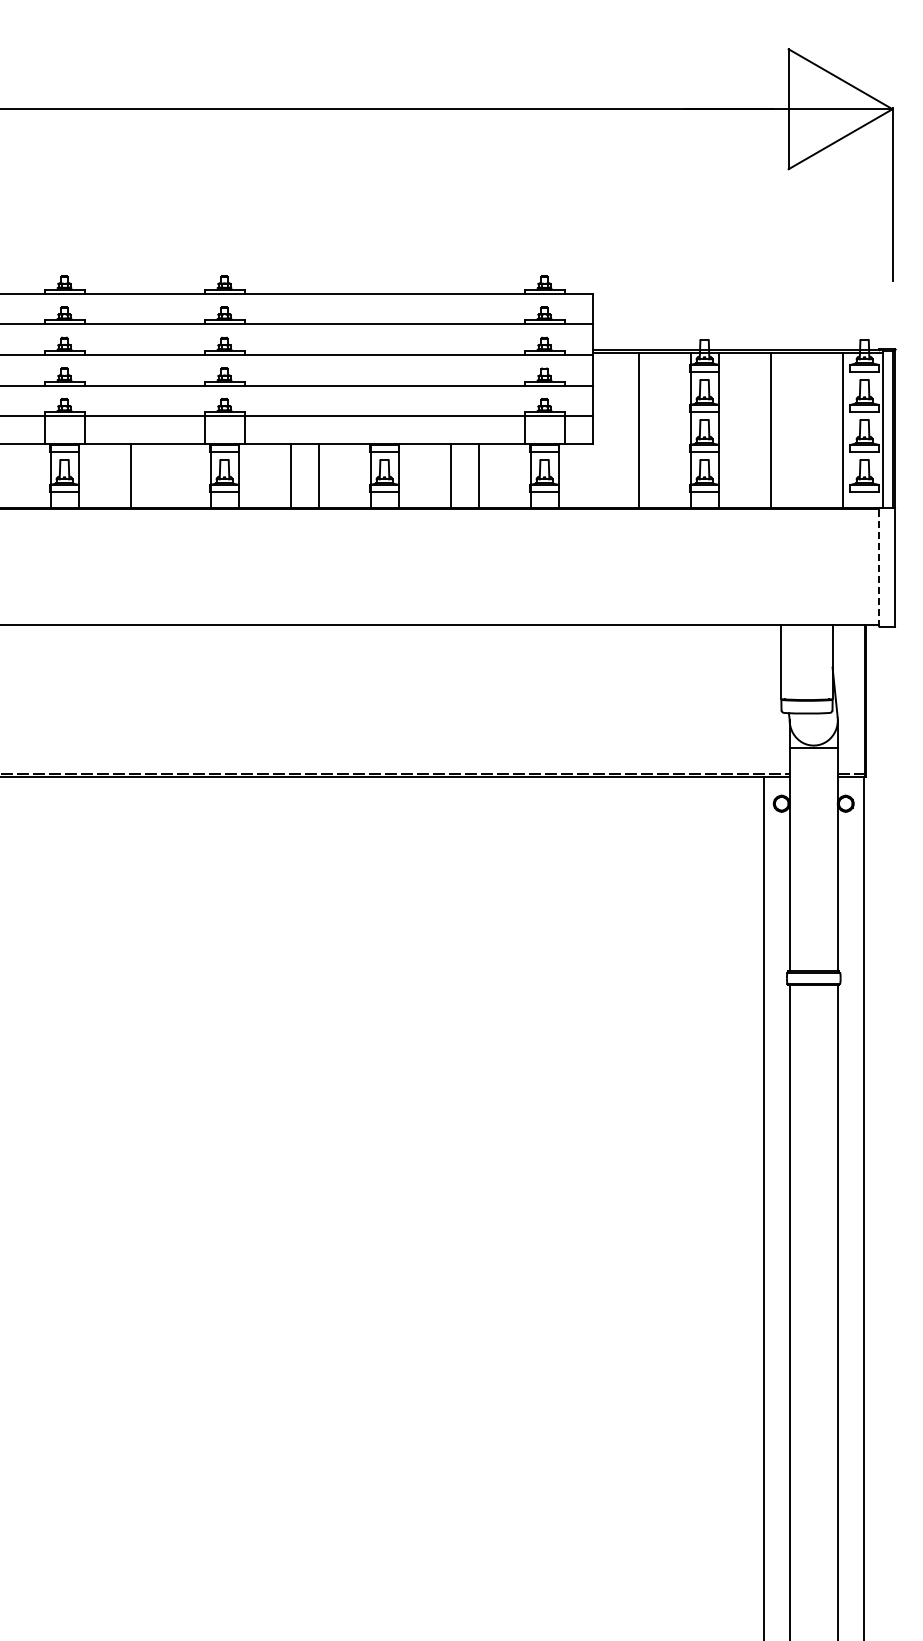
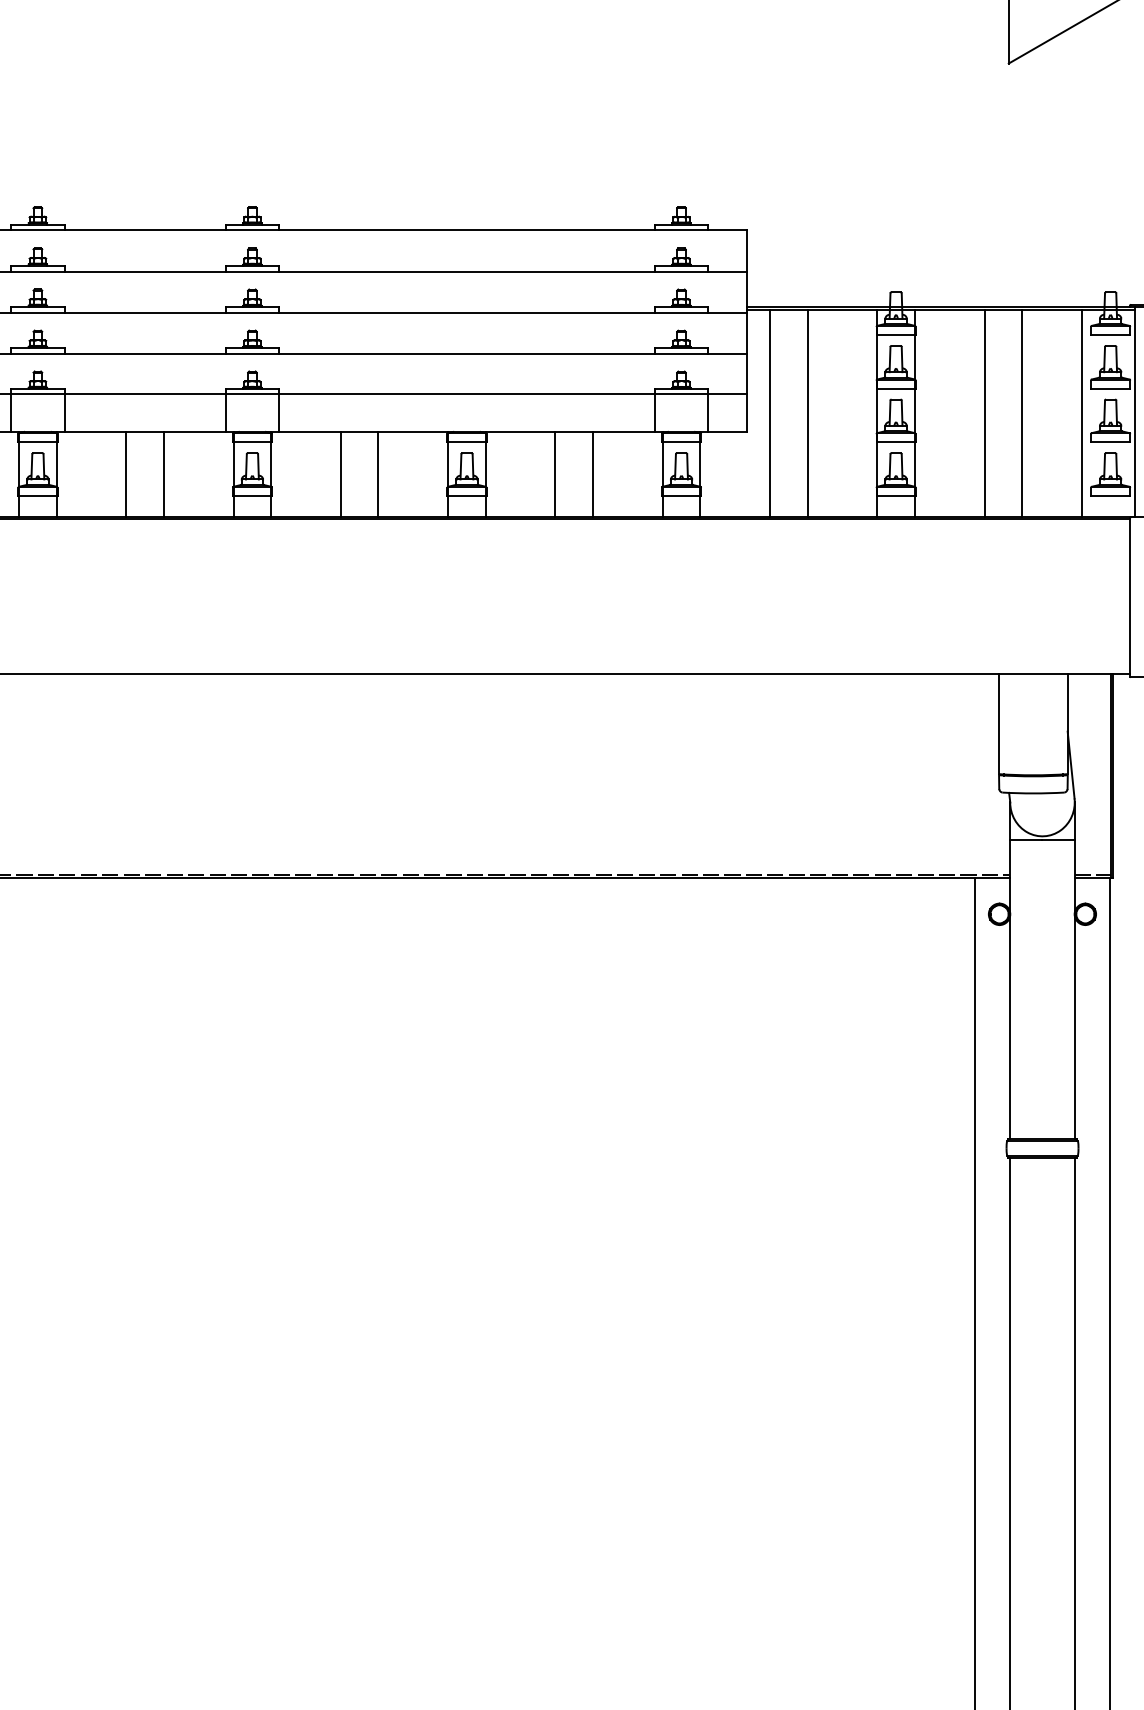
line: (610, 429) -> (769, 412), added
line: (798, 429) -> (1022, 412), added
line: (158, 475) -> (163, 474), added
line: (879, 566) -> (1130, 596), dashed -> solid

